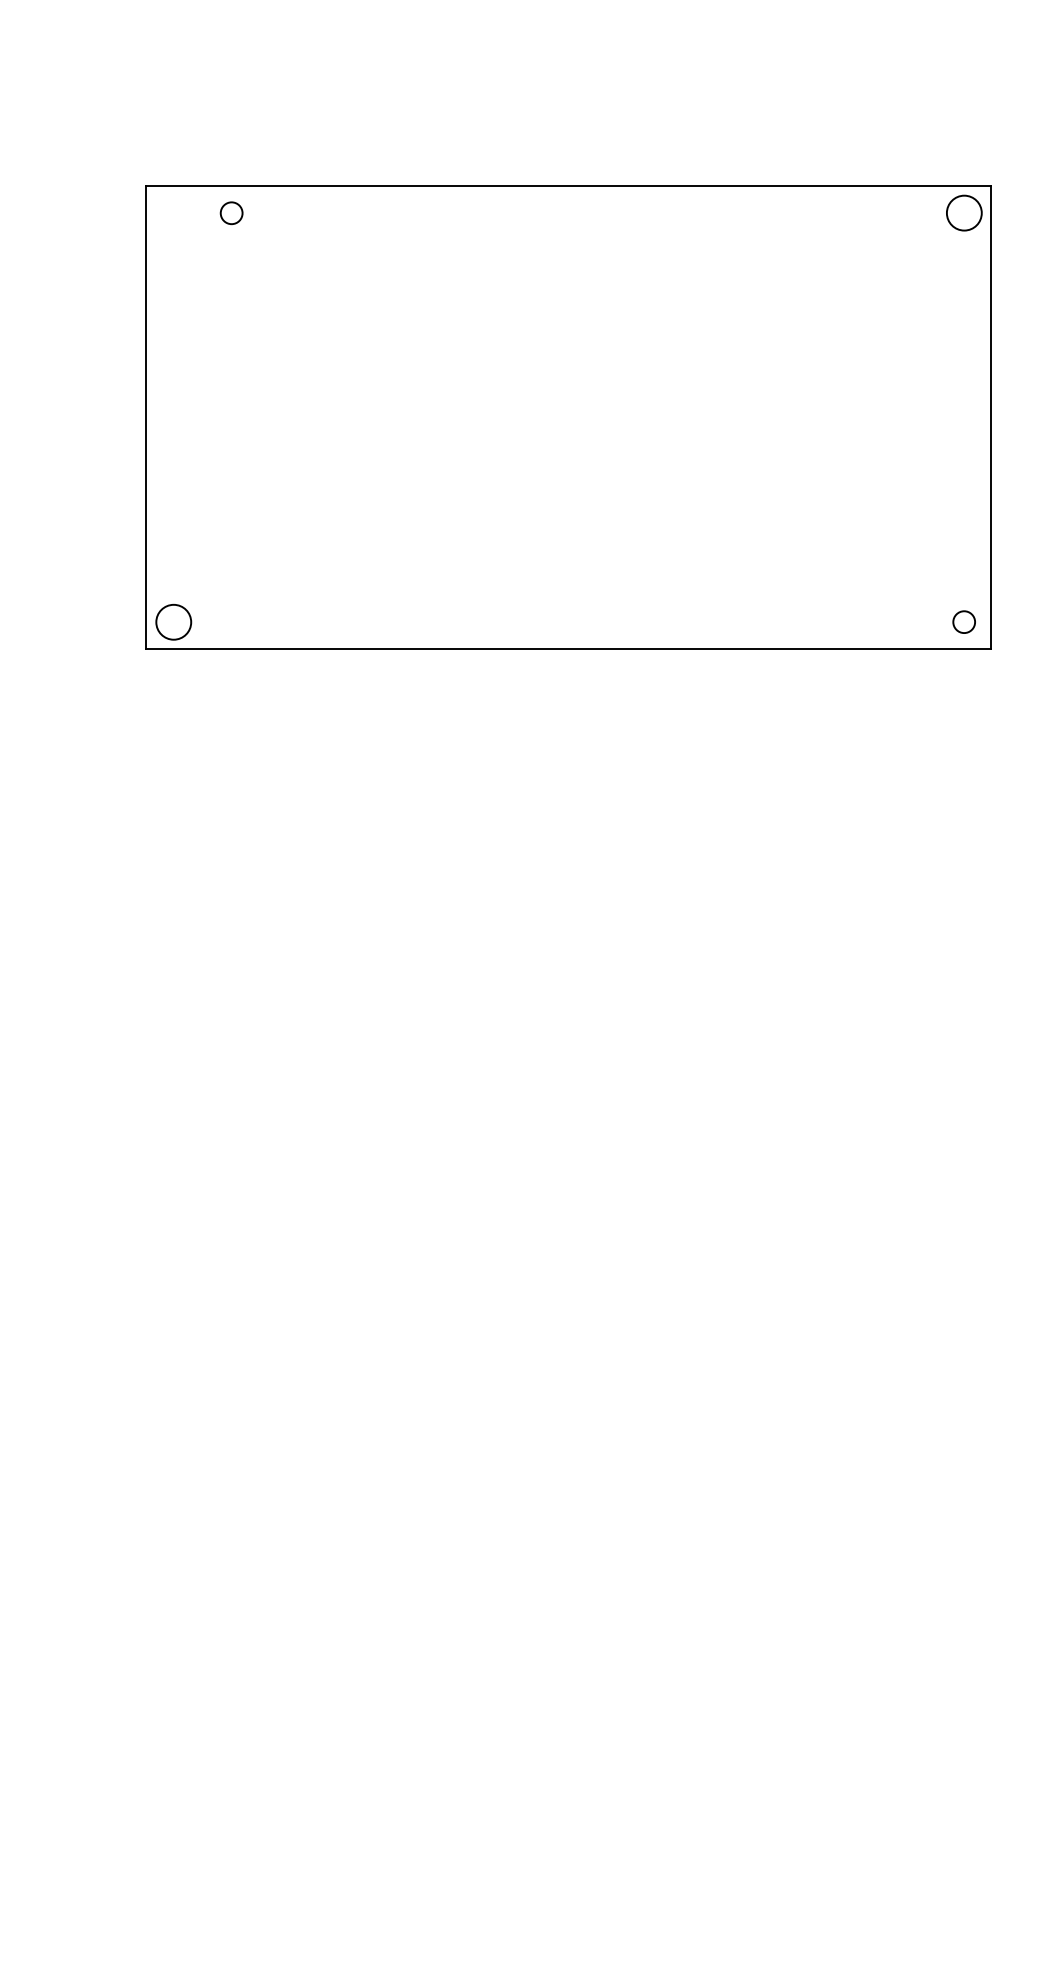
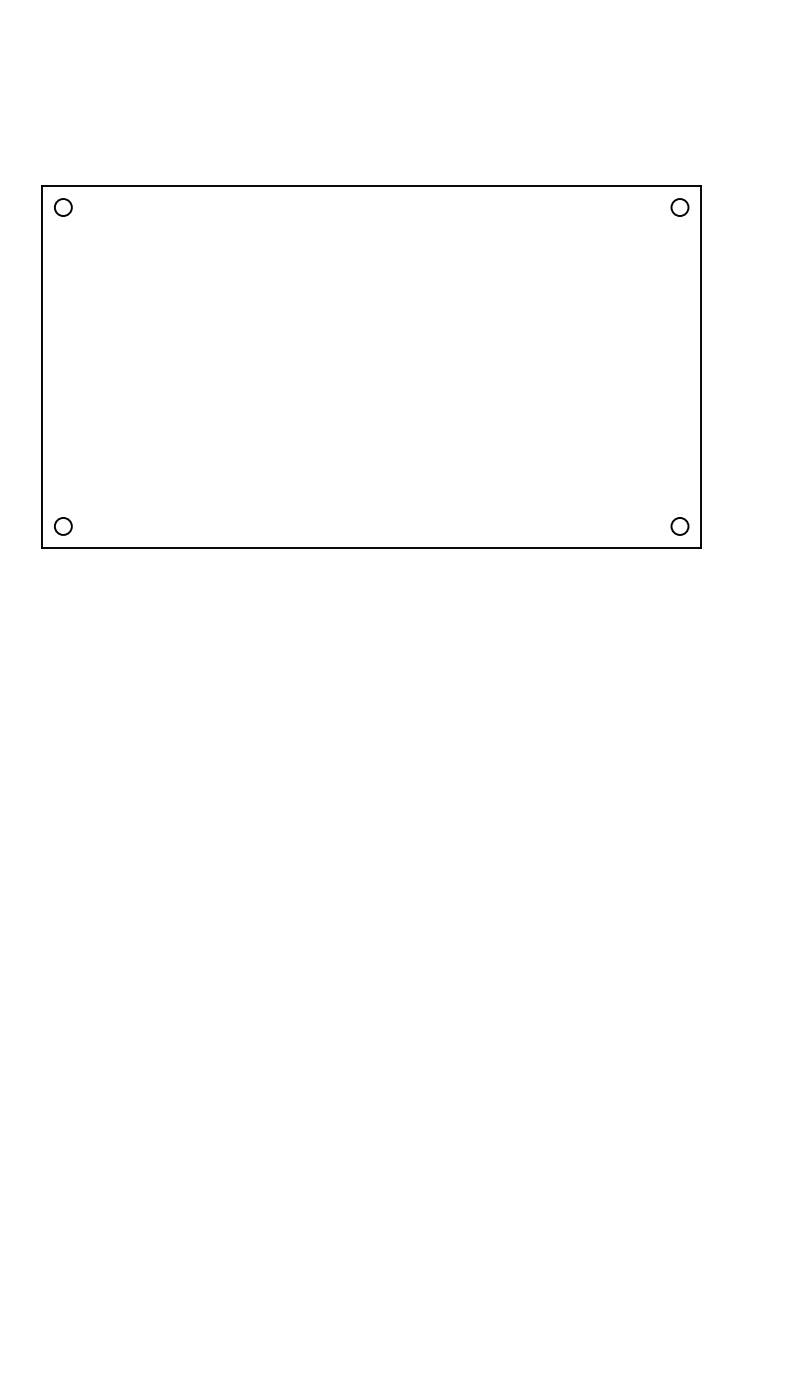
circle: (231, 213) -> (63, 207), moved
circle: (963, 213) -> (679, 207), size x0.62
circle: (173, 621) -> (63, 525), size x0.62

